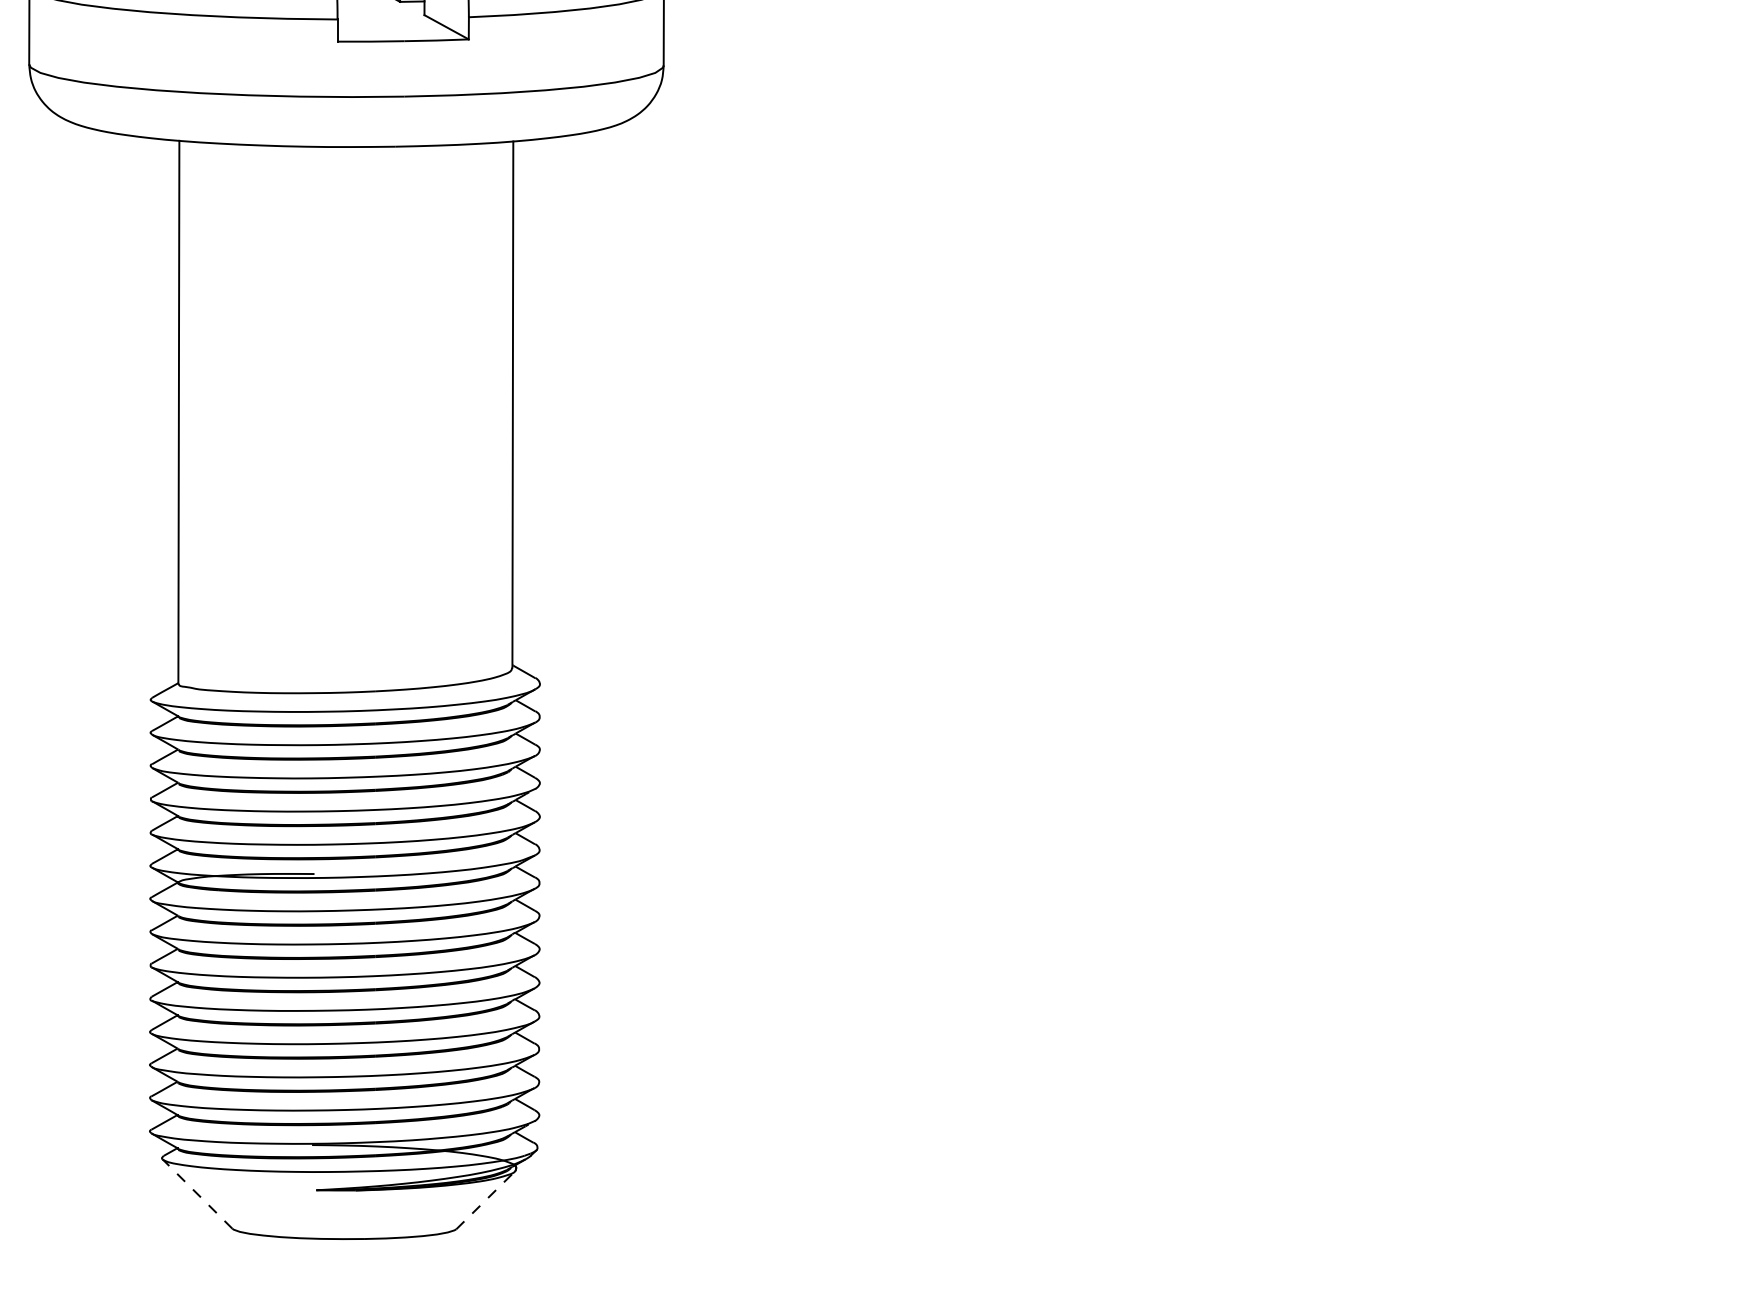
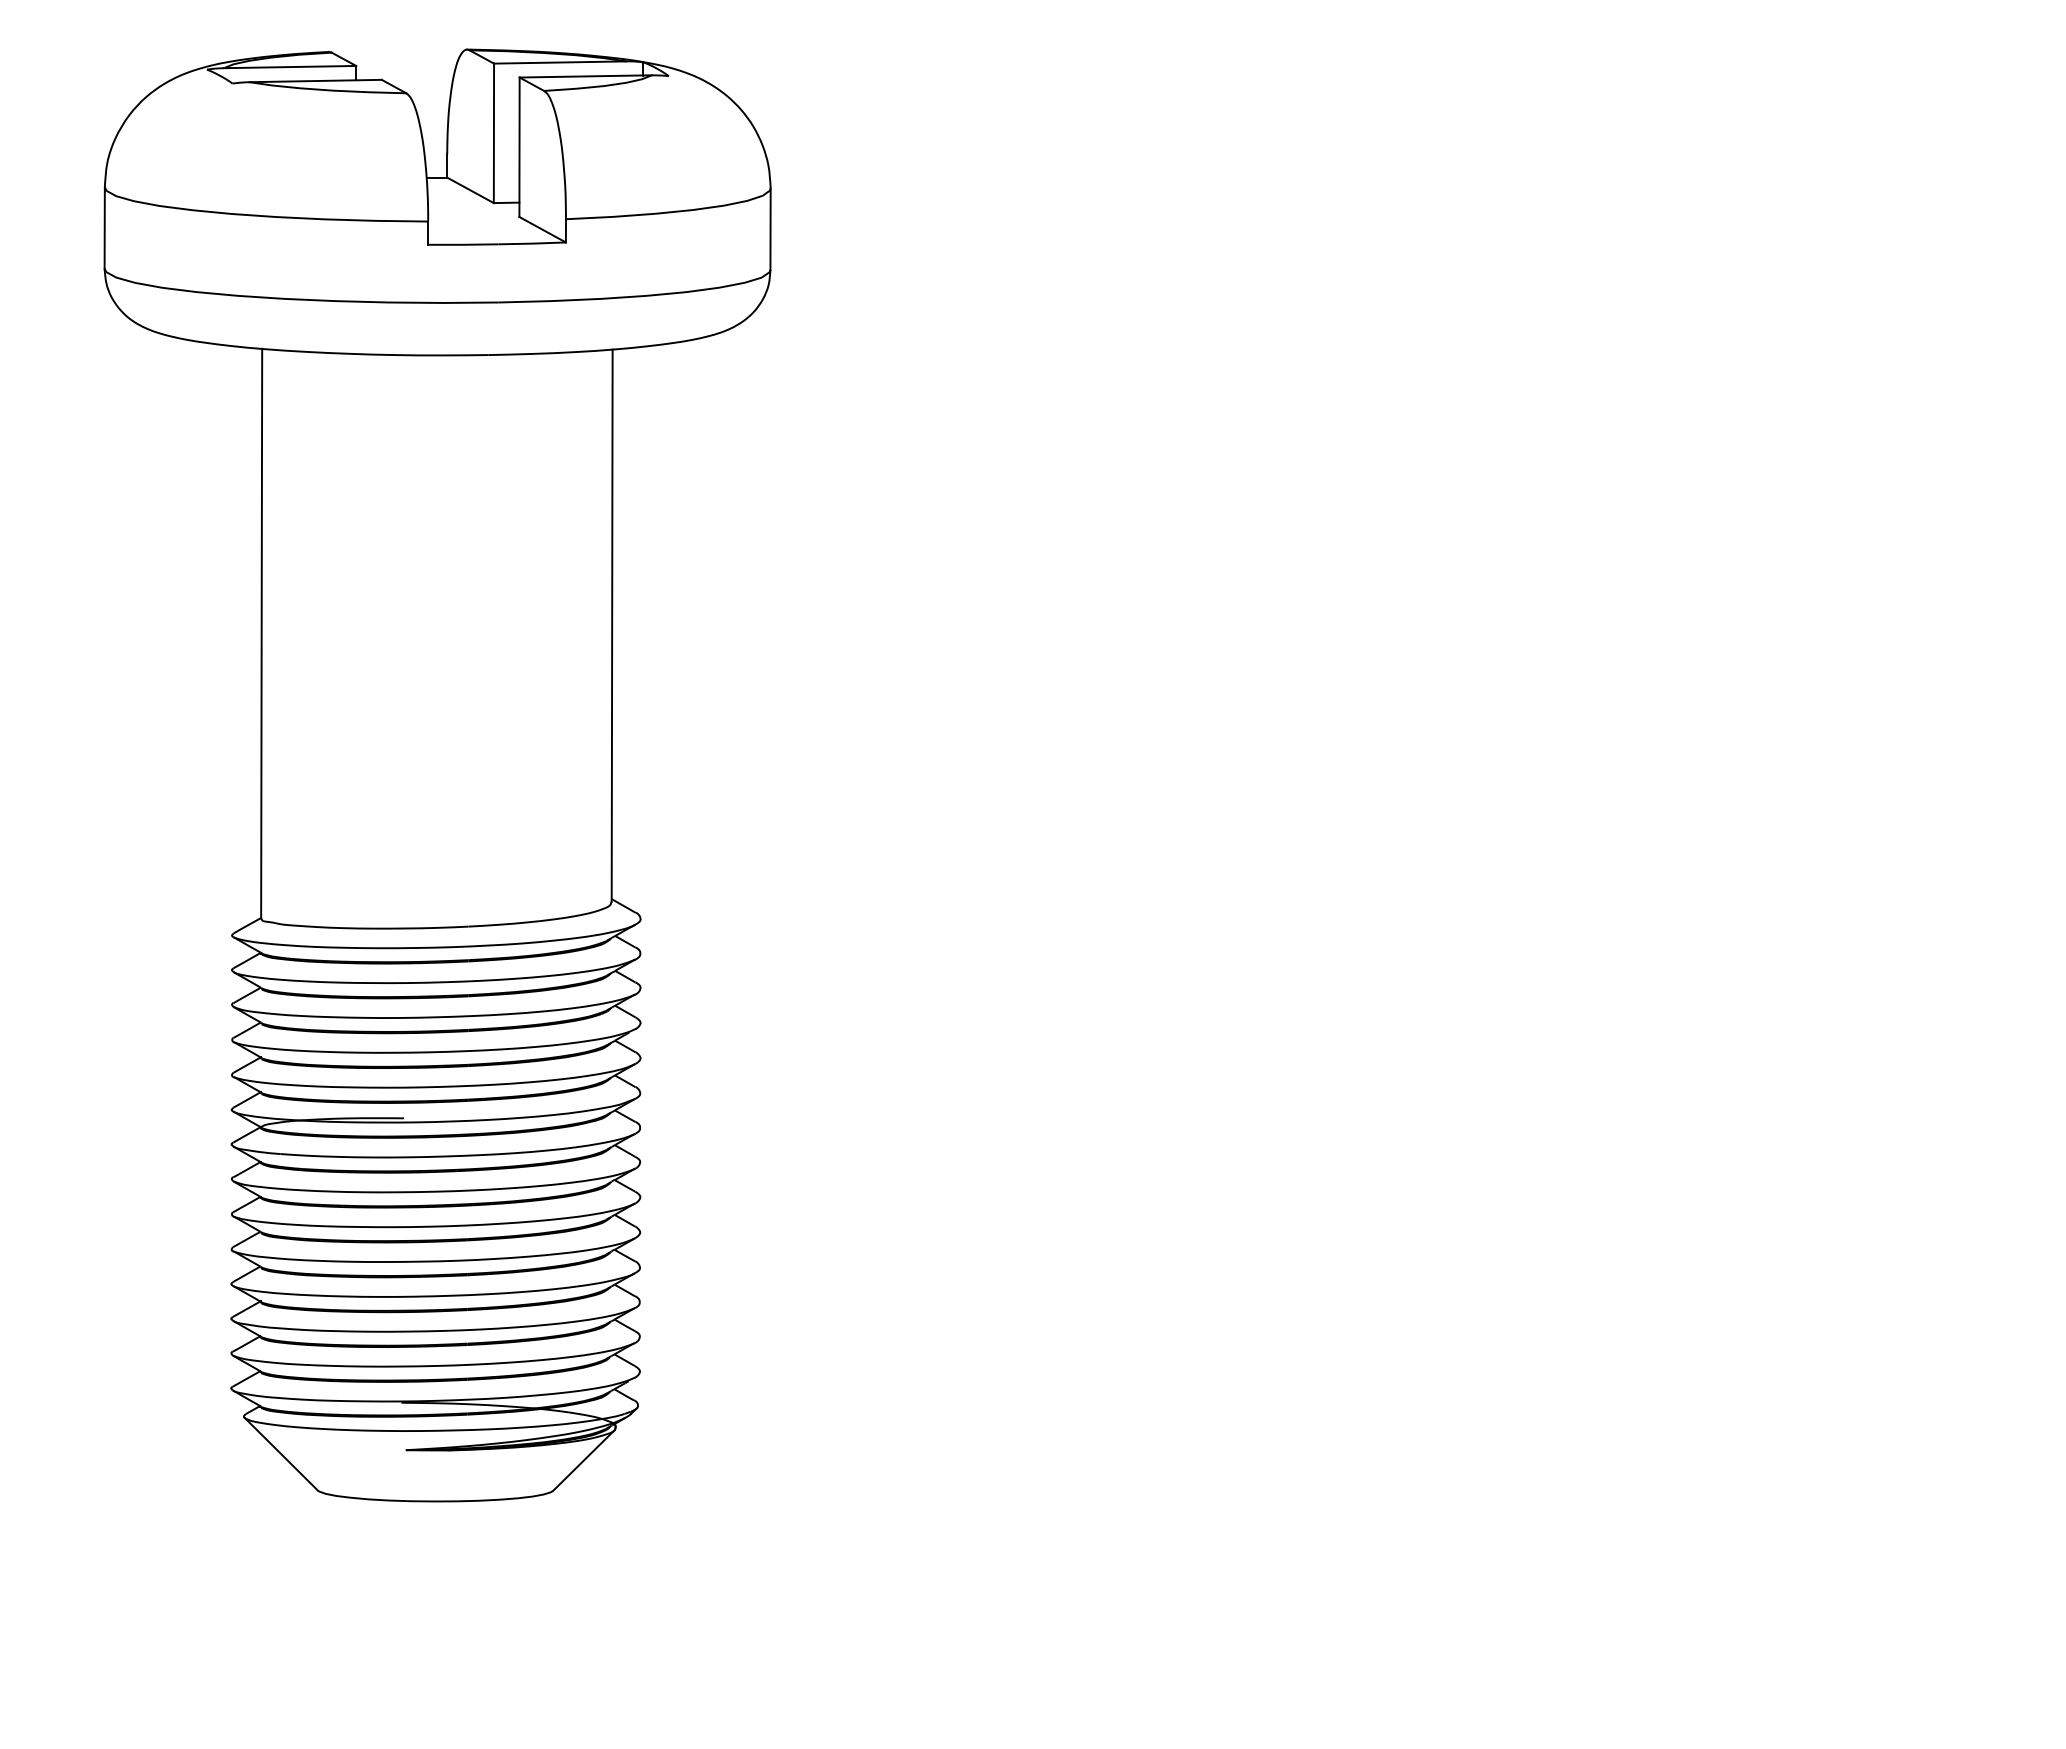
line: (197, 1194) -> (281, 1454), dashed -> solid
line: (486, 1200) -> (584, 1460), dashed -> solid

